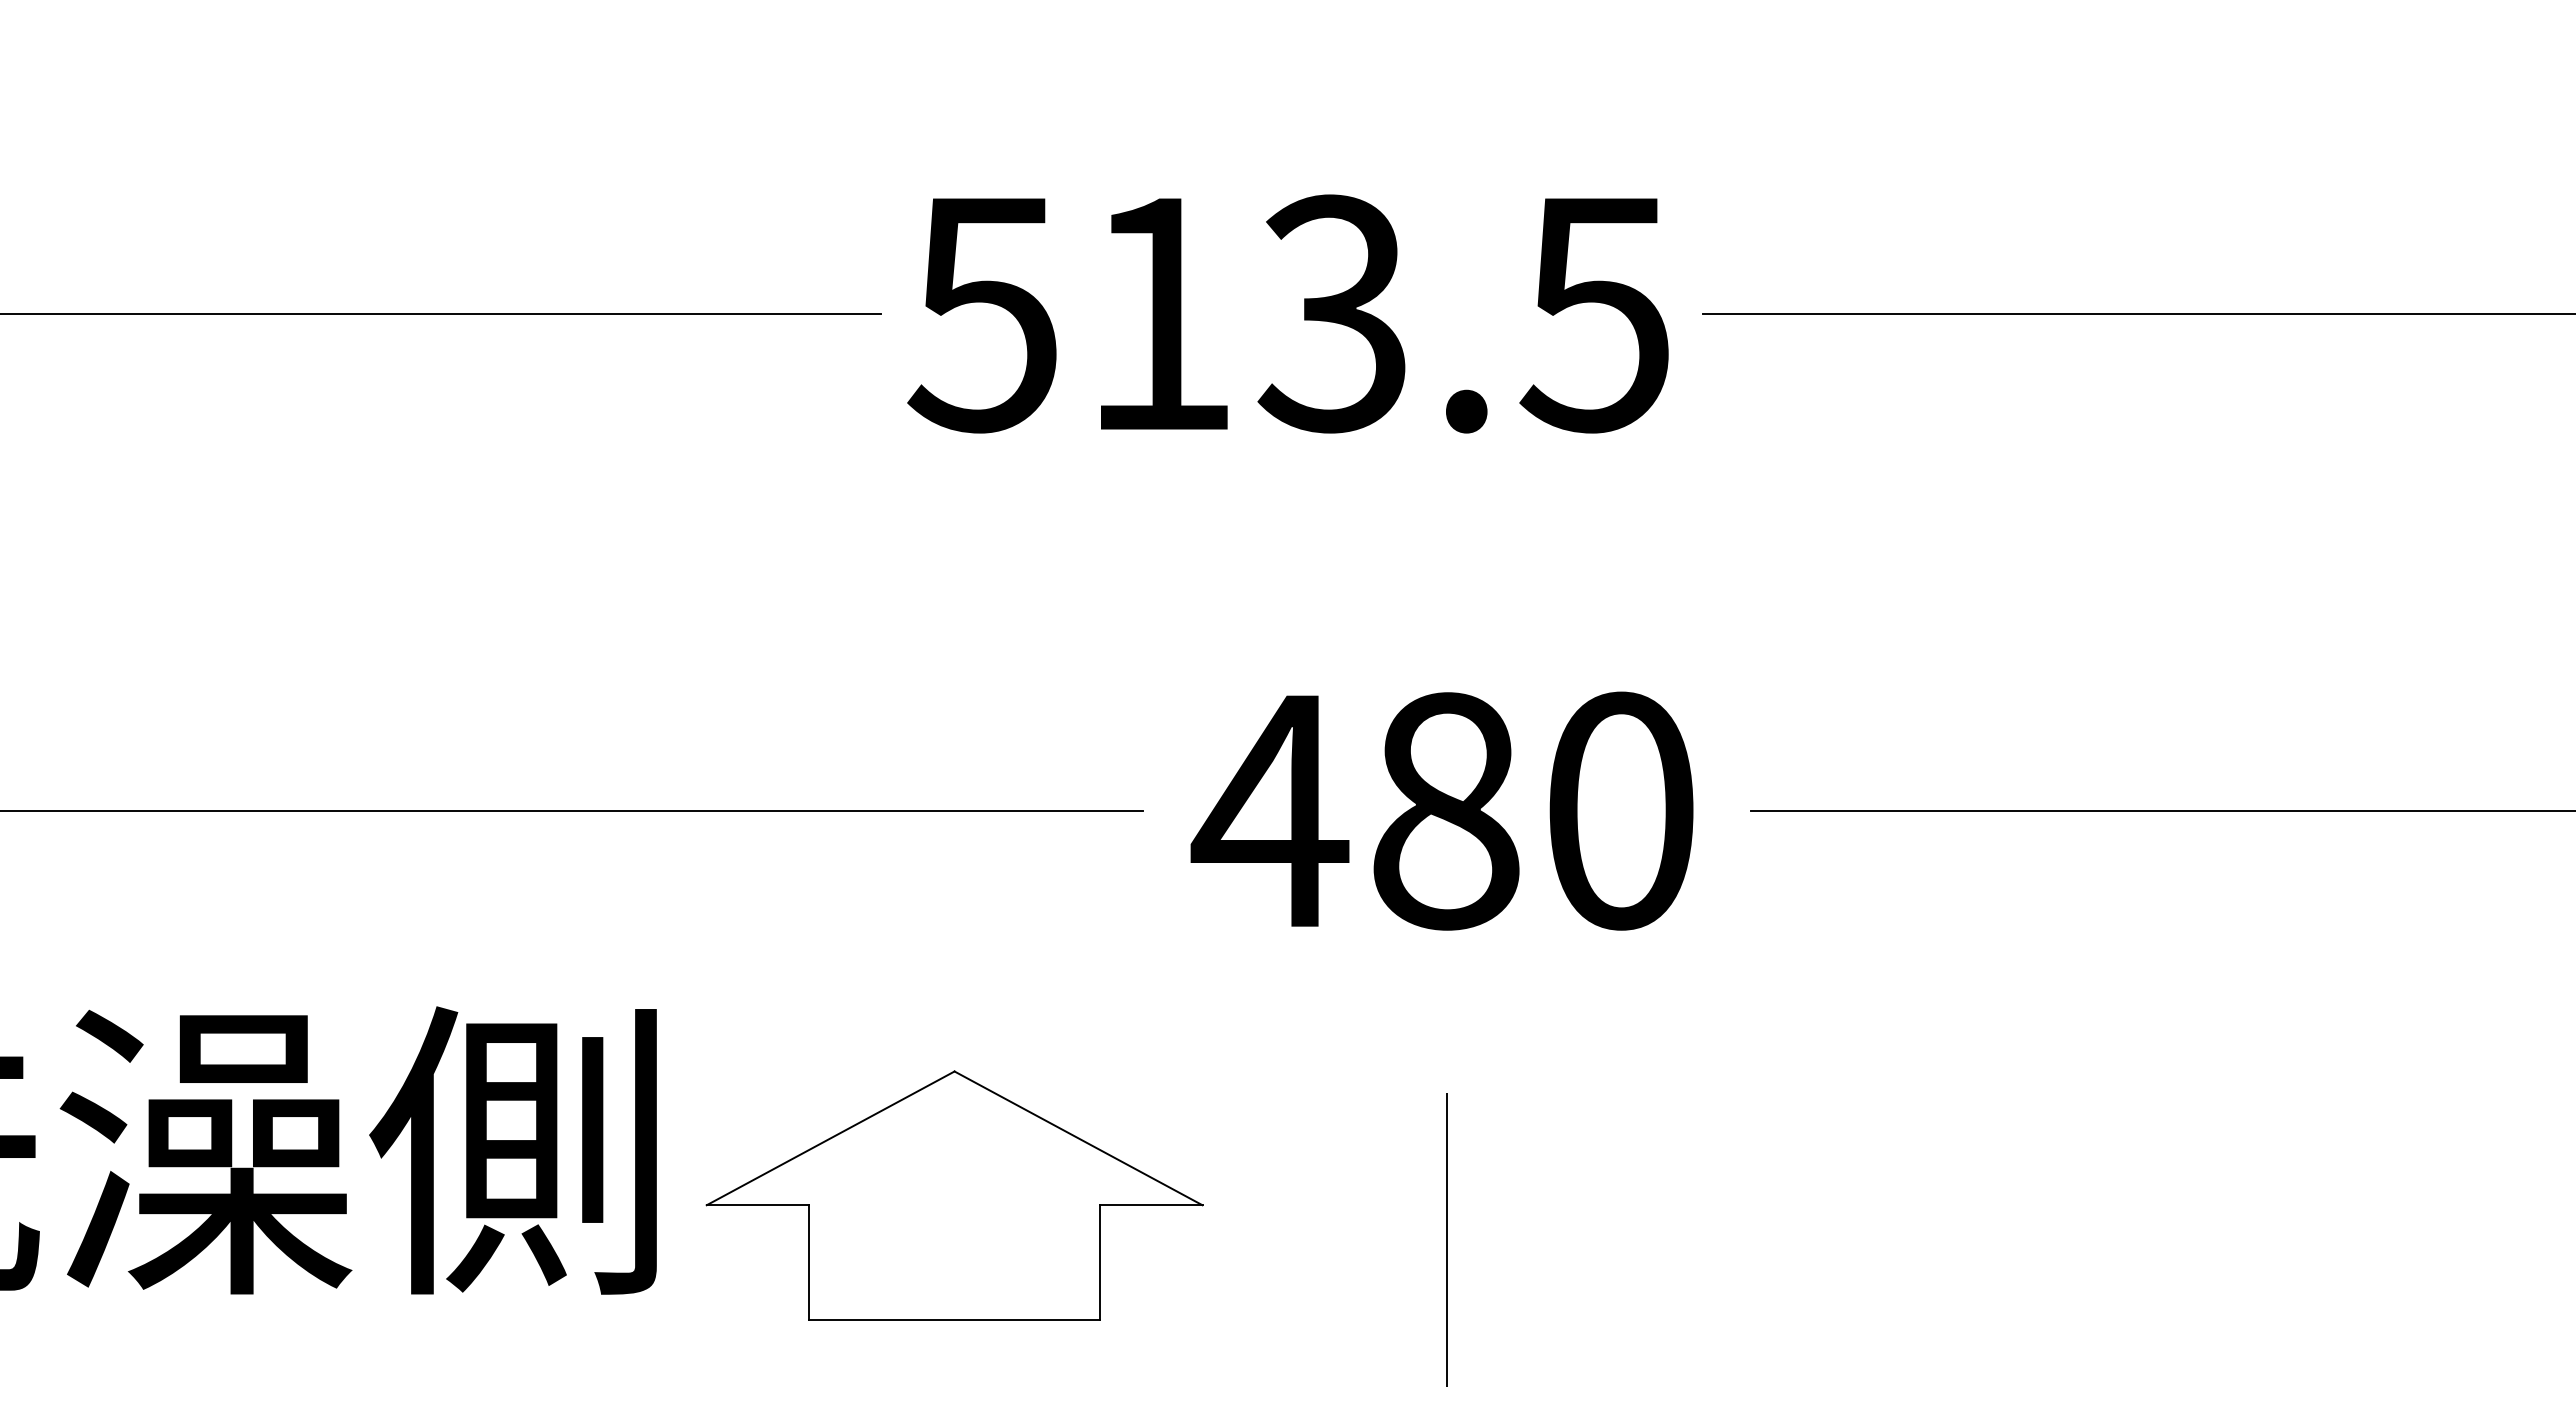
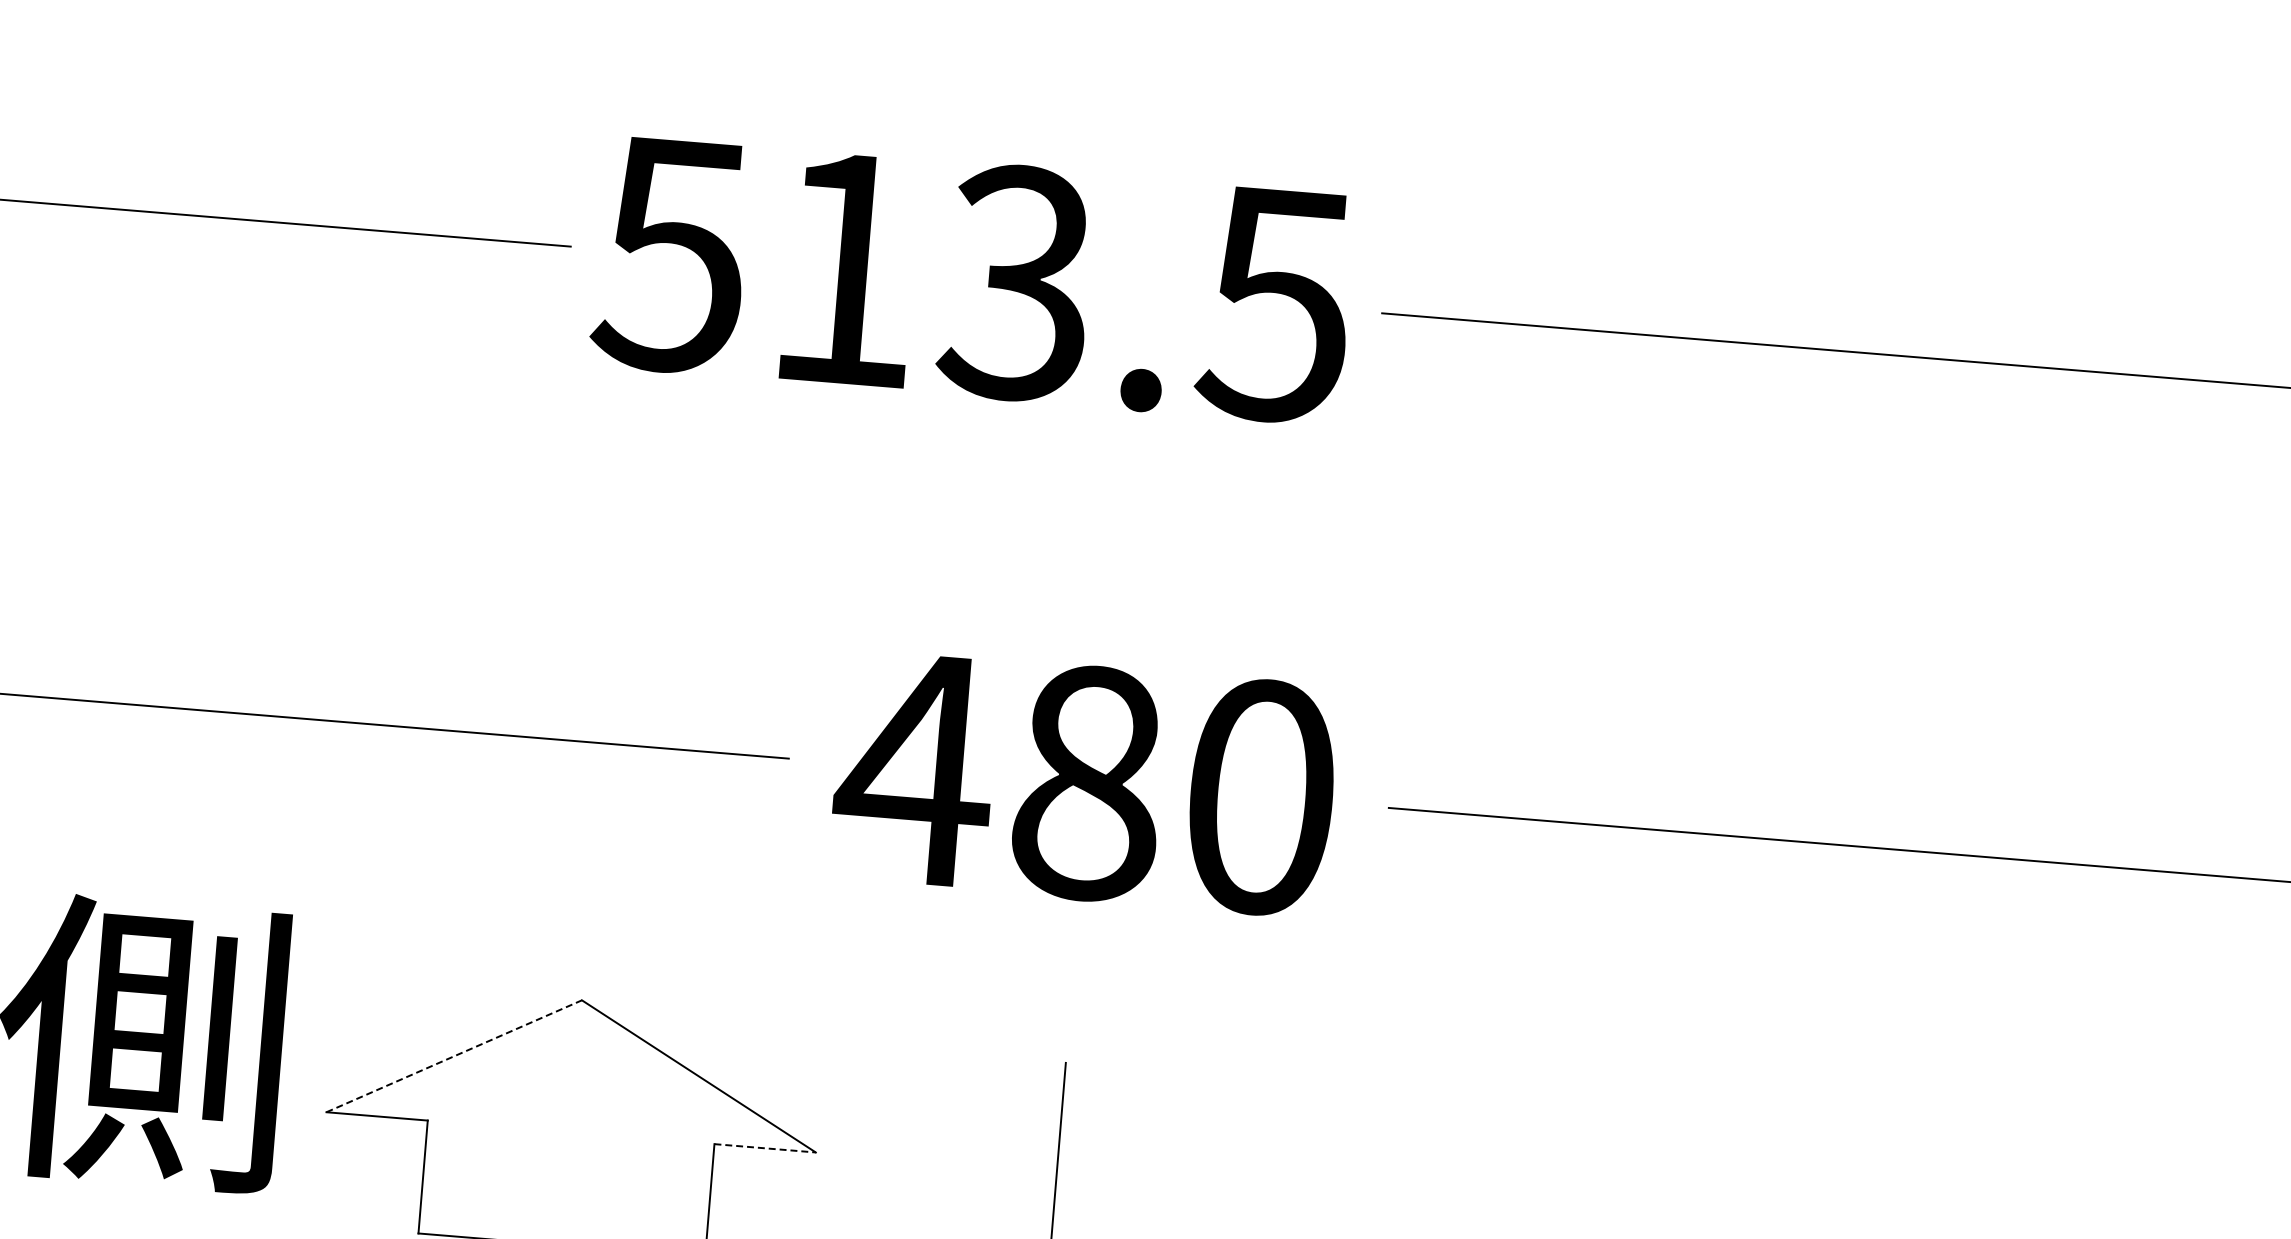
line: (830, 1138) -> (454, 1056), solid -> dashed
line: (1151, 1205) -> (765, 1148), solid -> dashed

